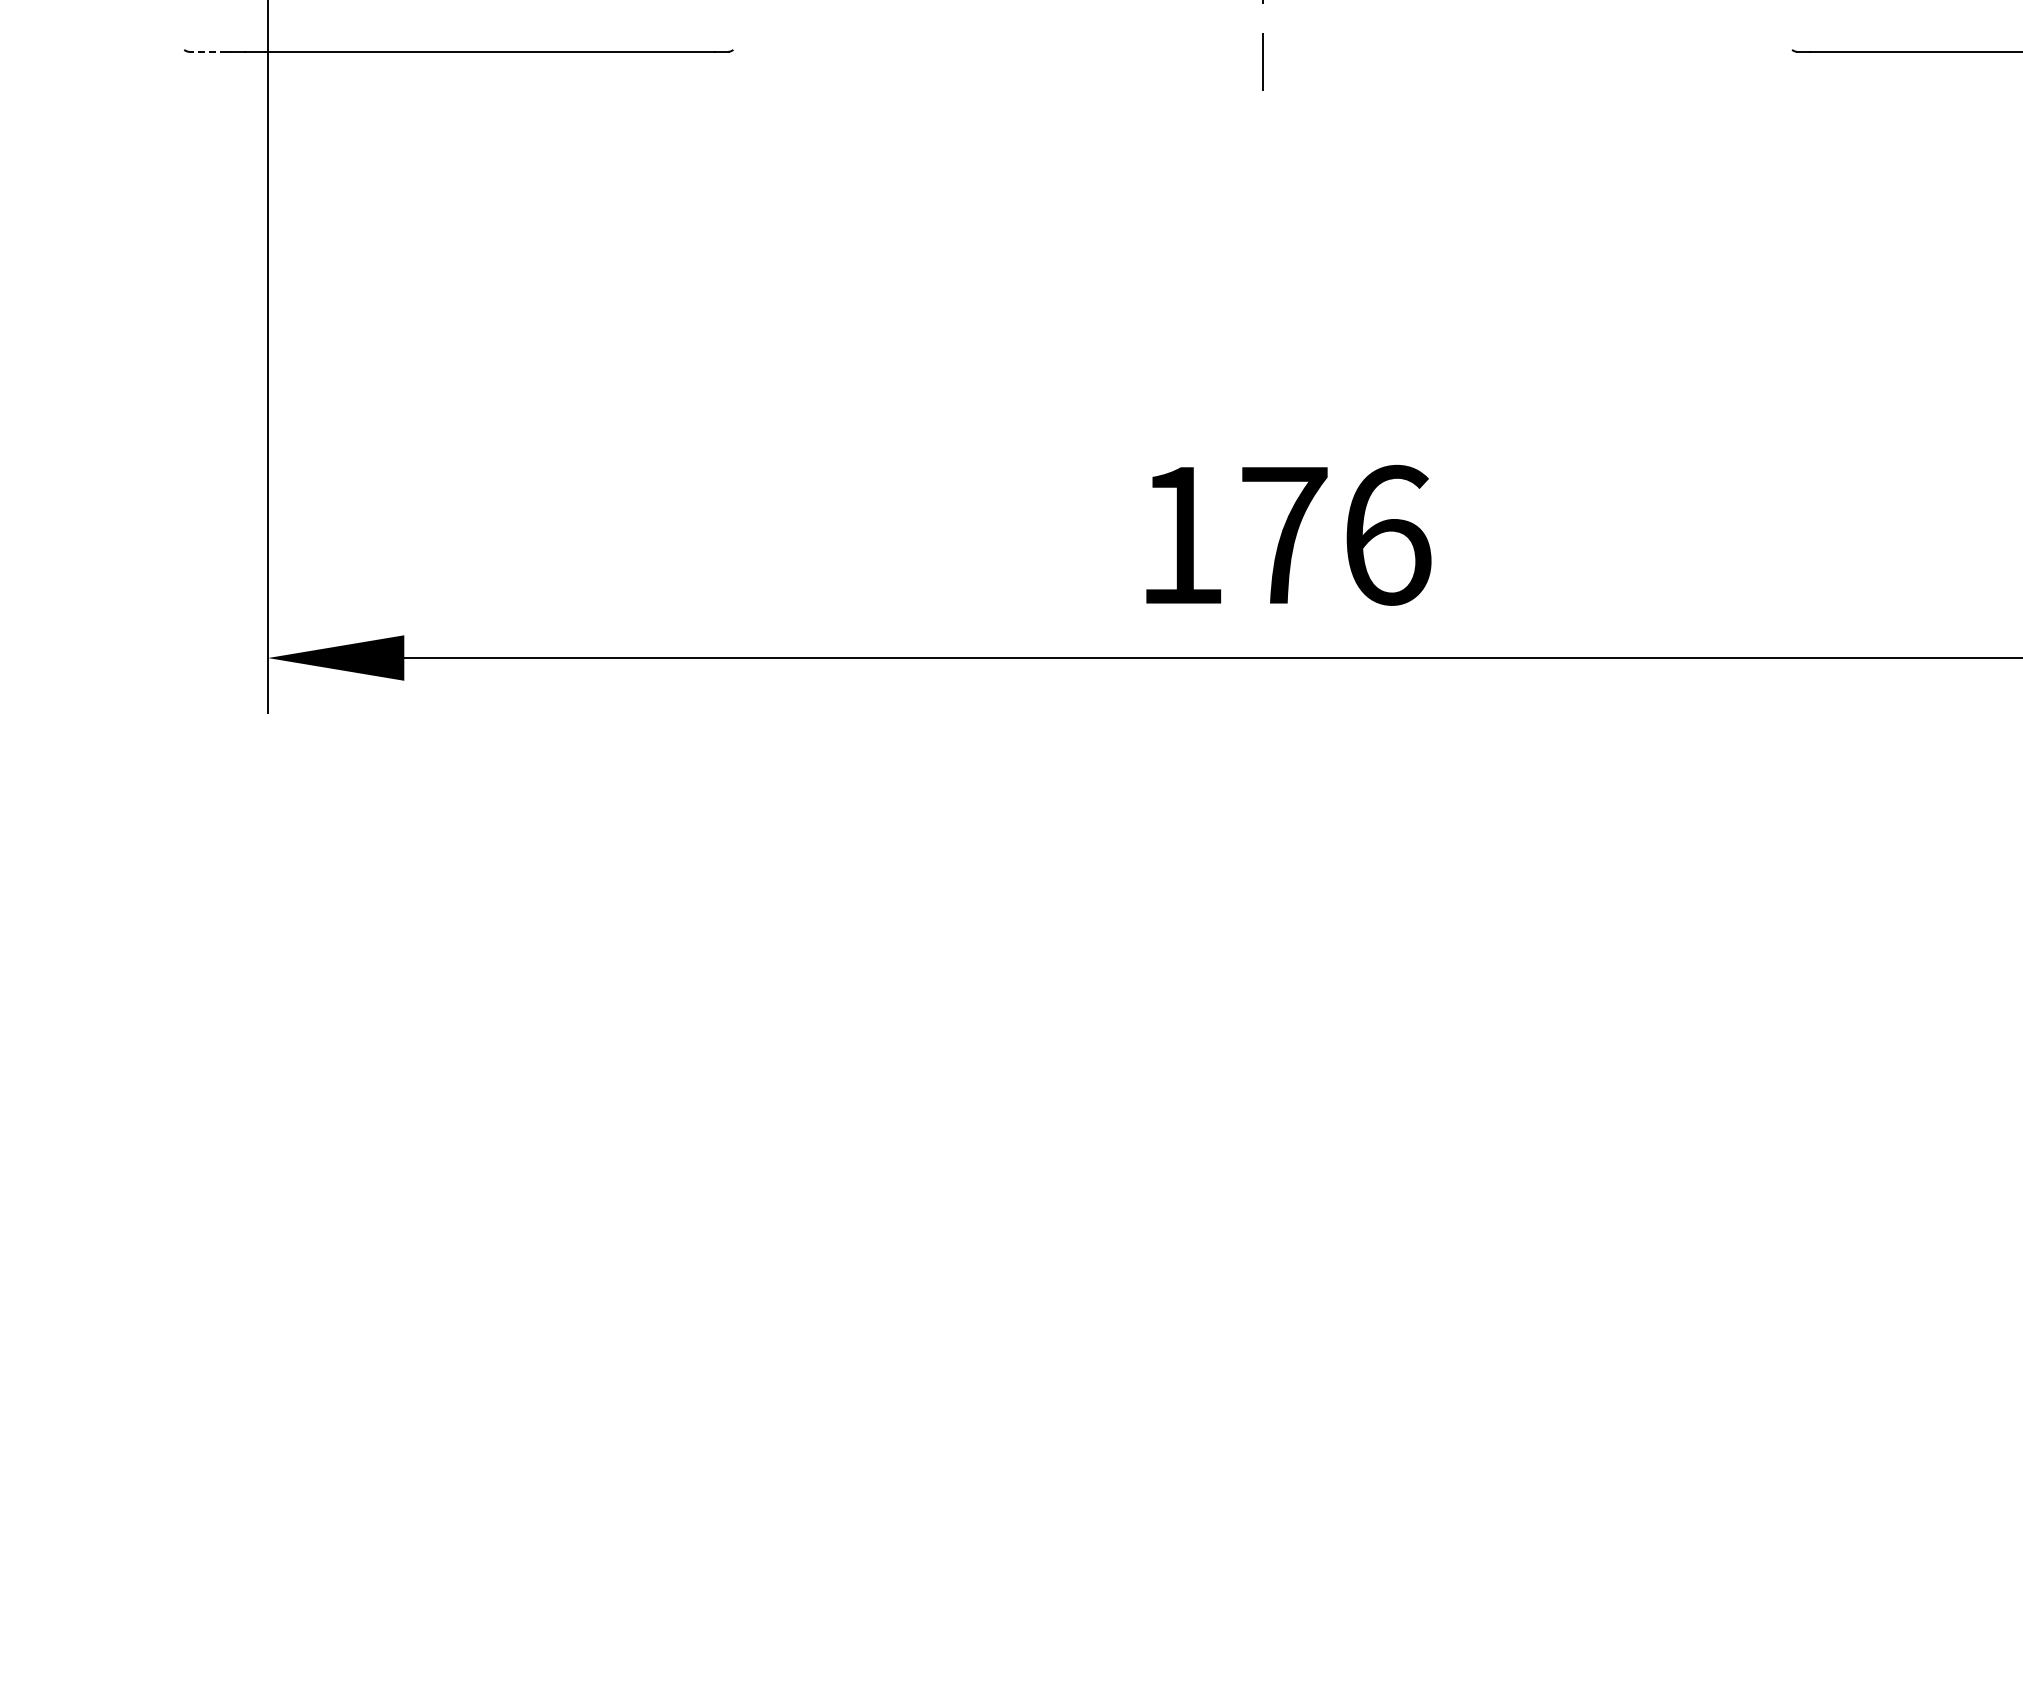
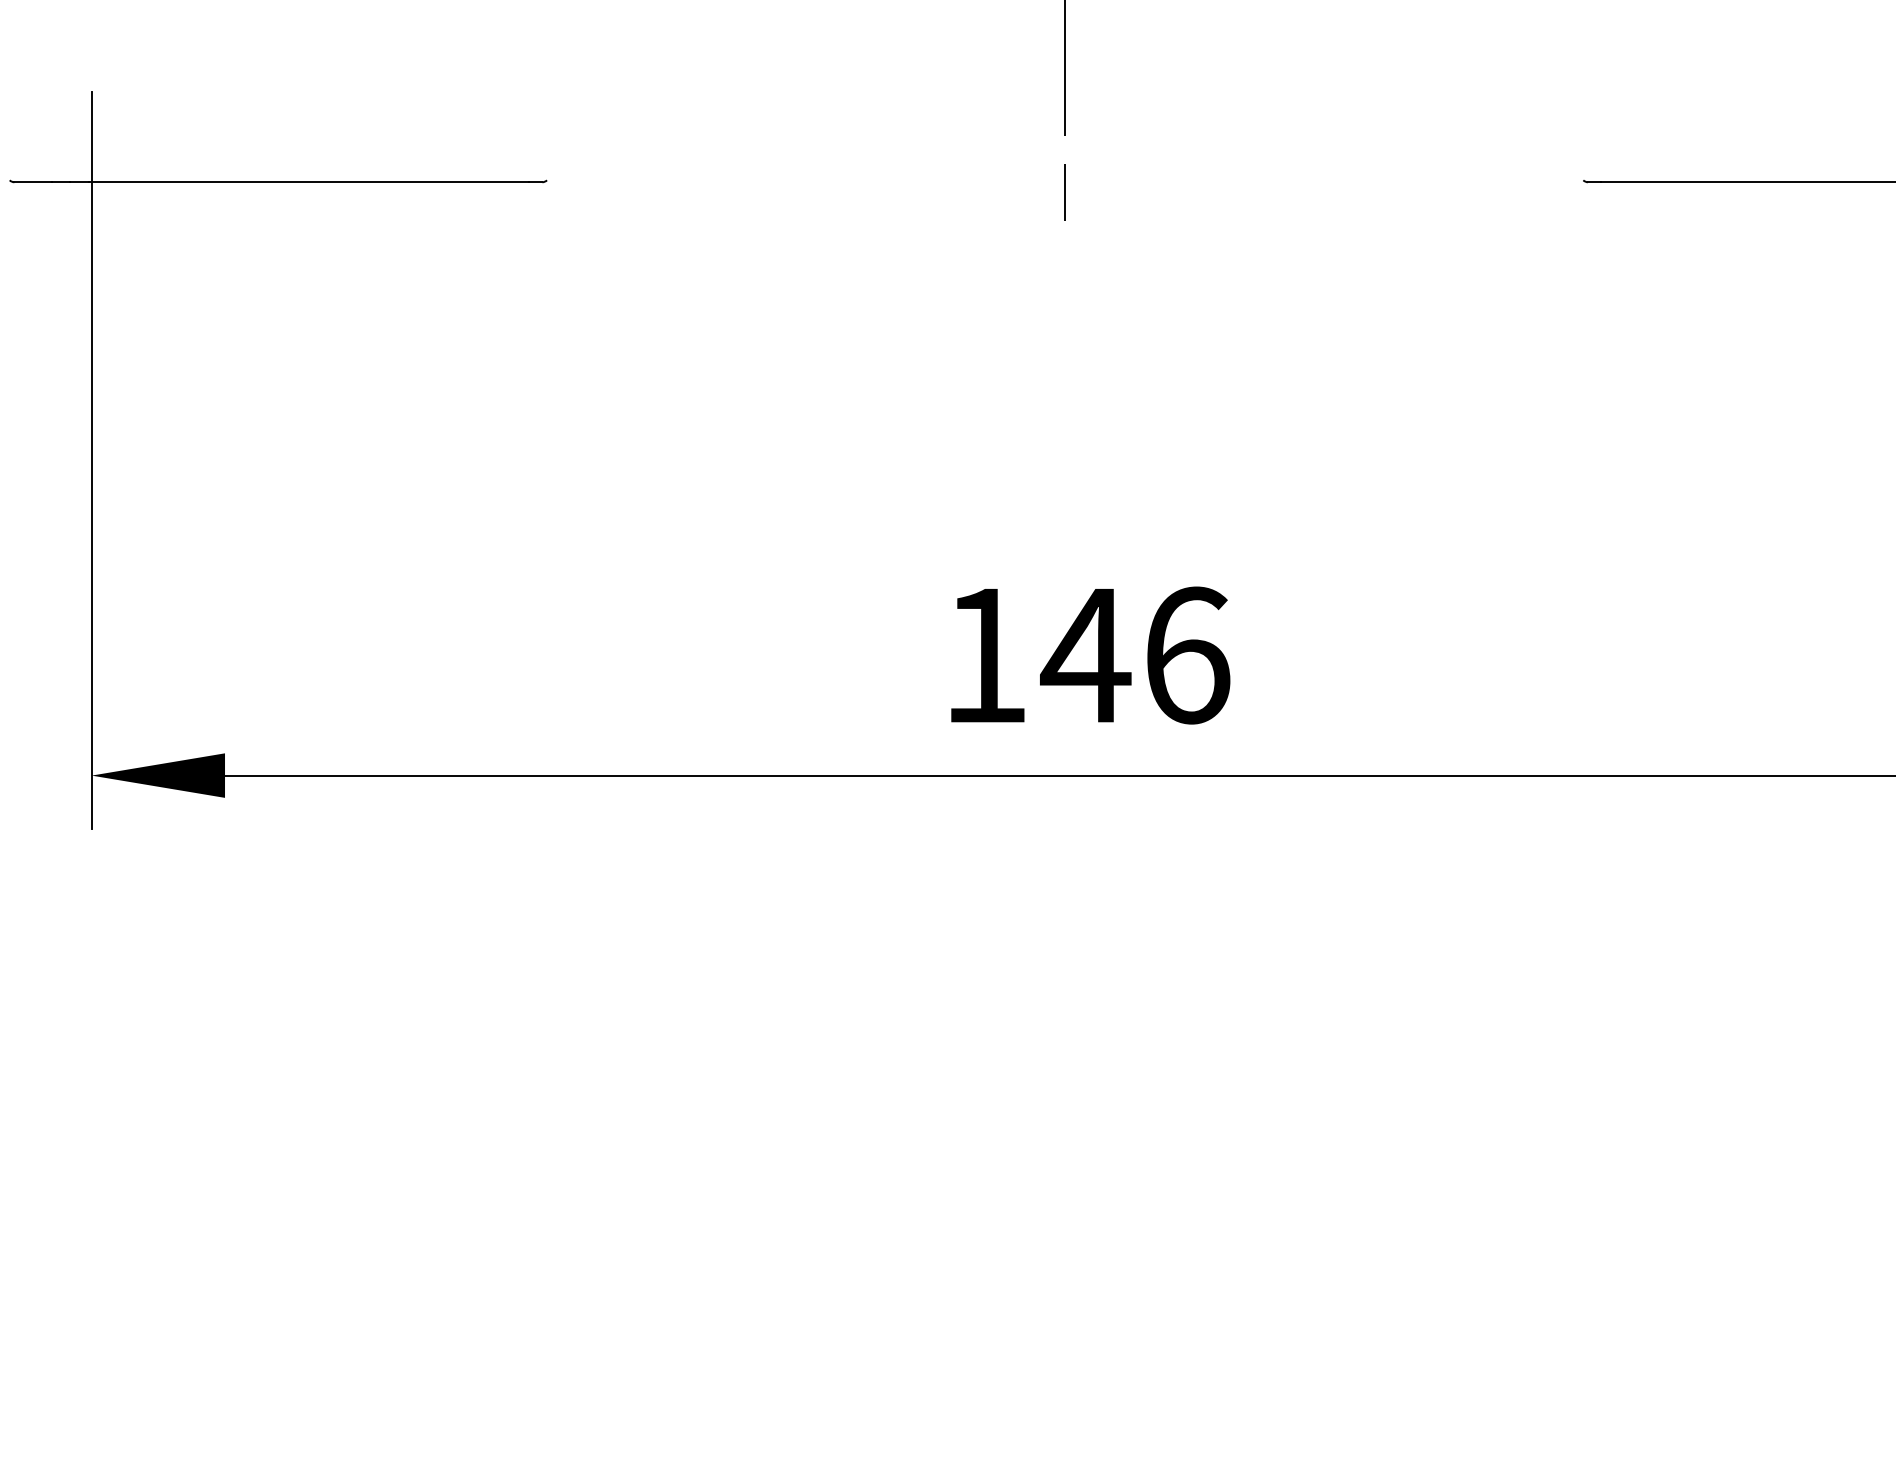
line: (207, 51) -> (32, 181), dashed -> solid
text: (1283, 535) -> (1085, 655), 176 -> 146

